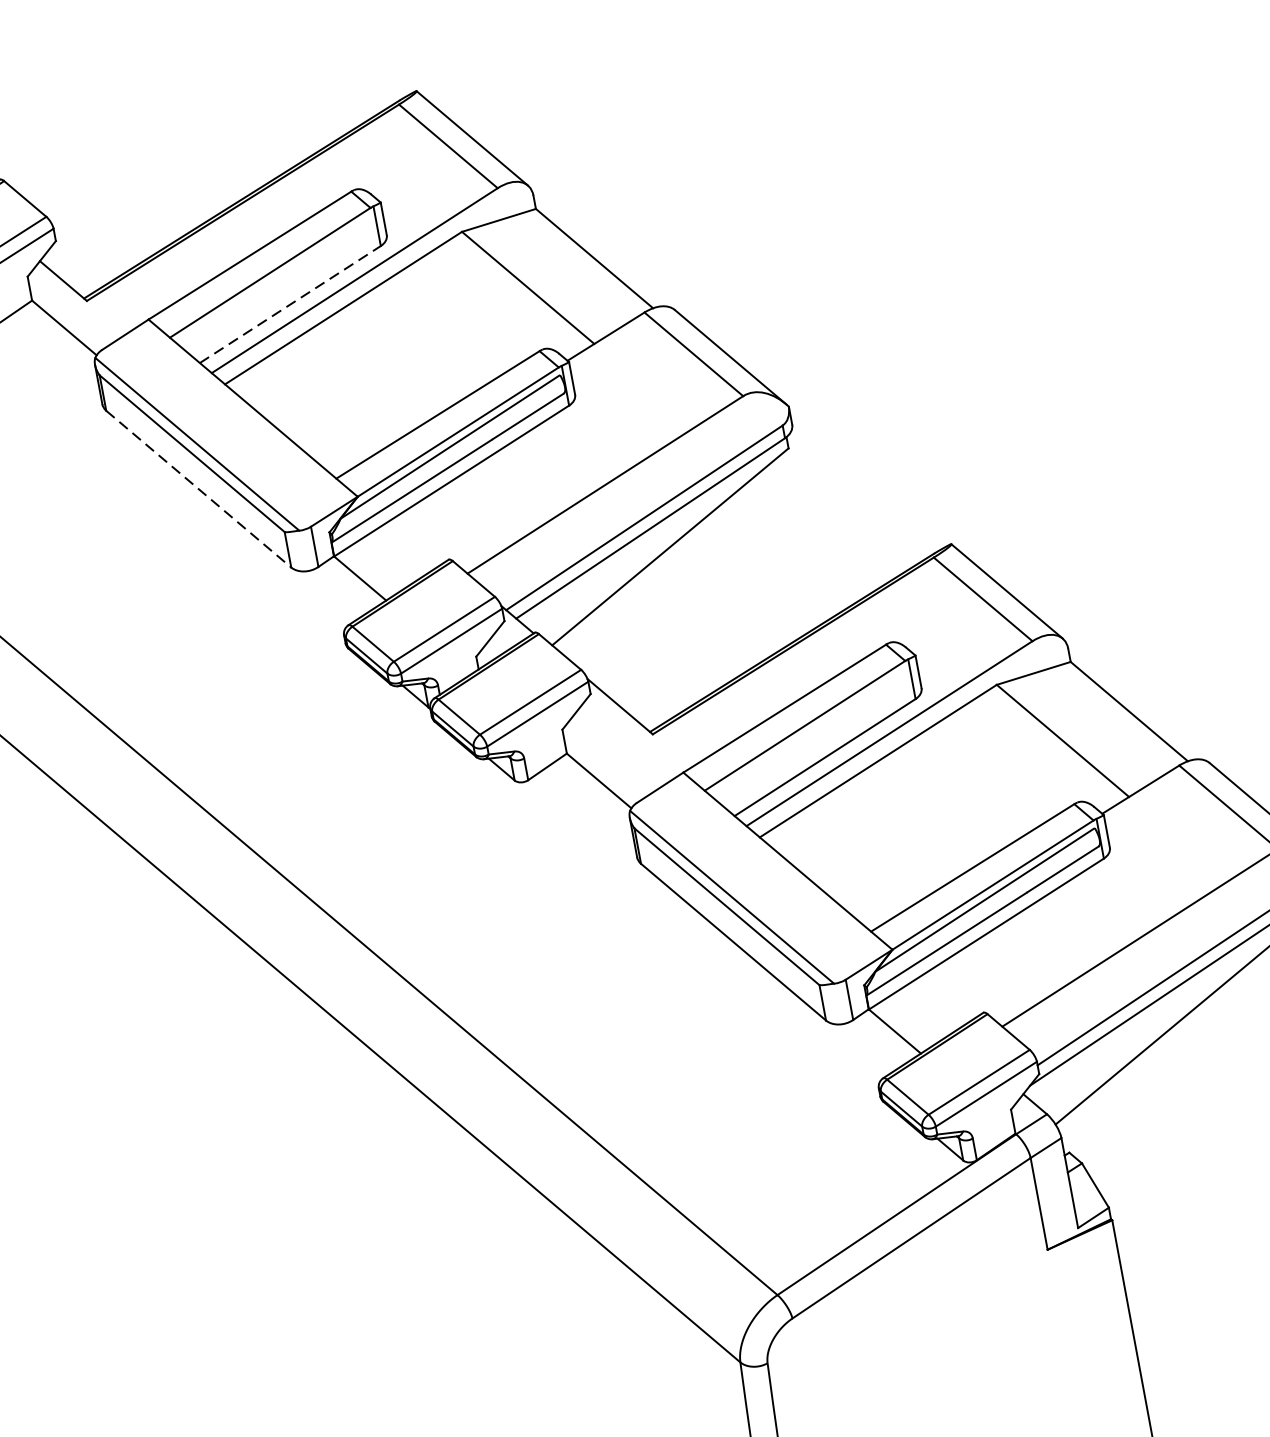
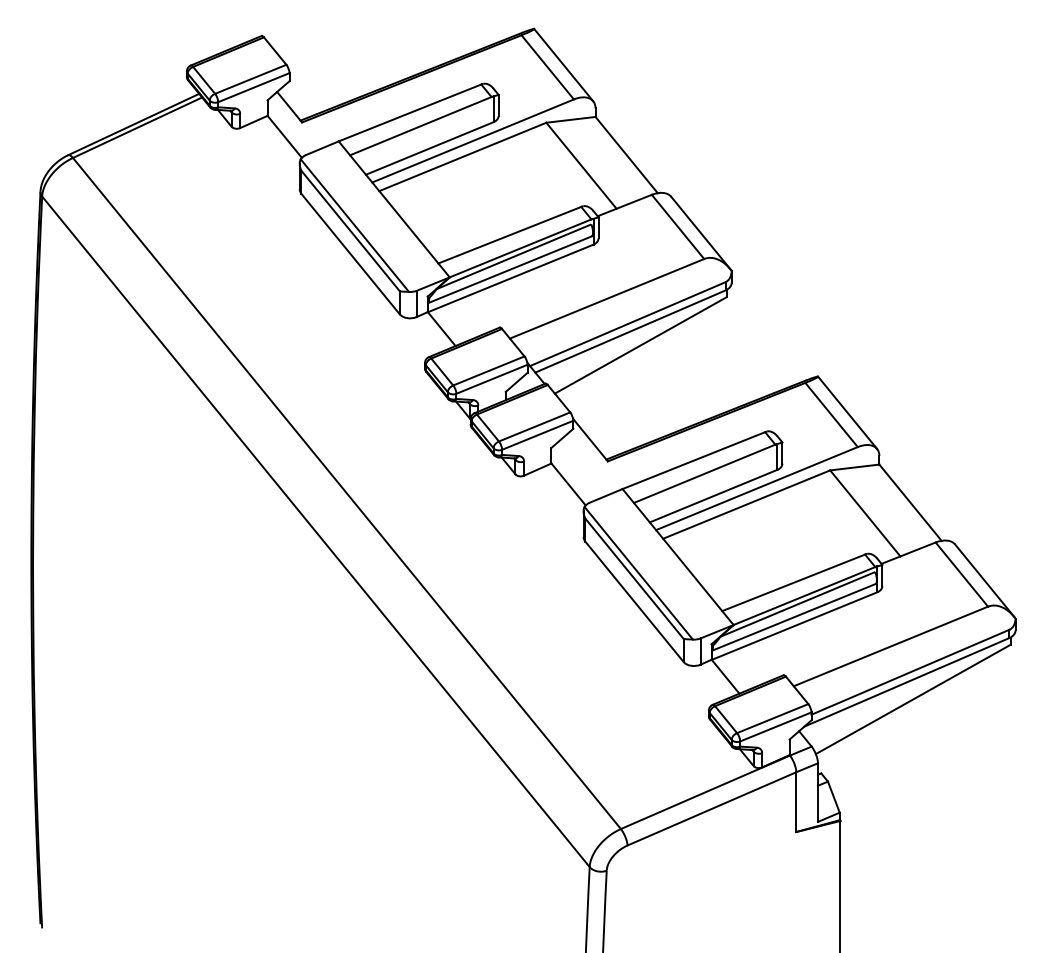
line: (289, 304) -> (429, 148), dashed -> solid
line: (198, 489) -> (350, 254), dashed -> solid

